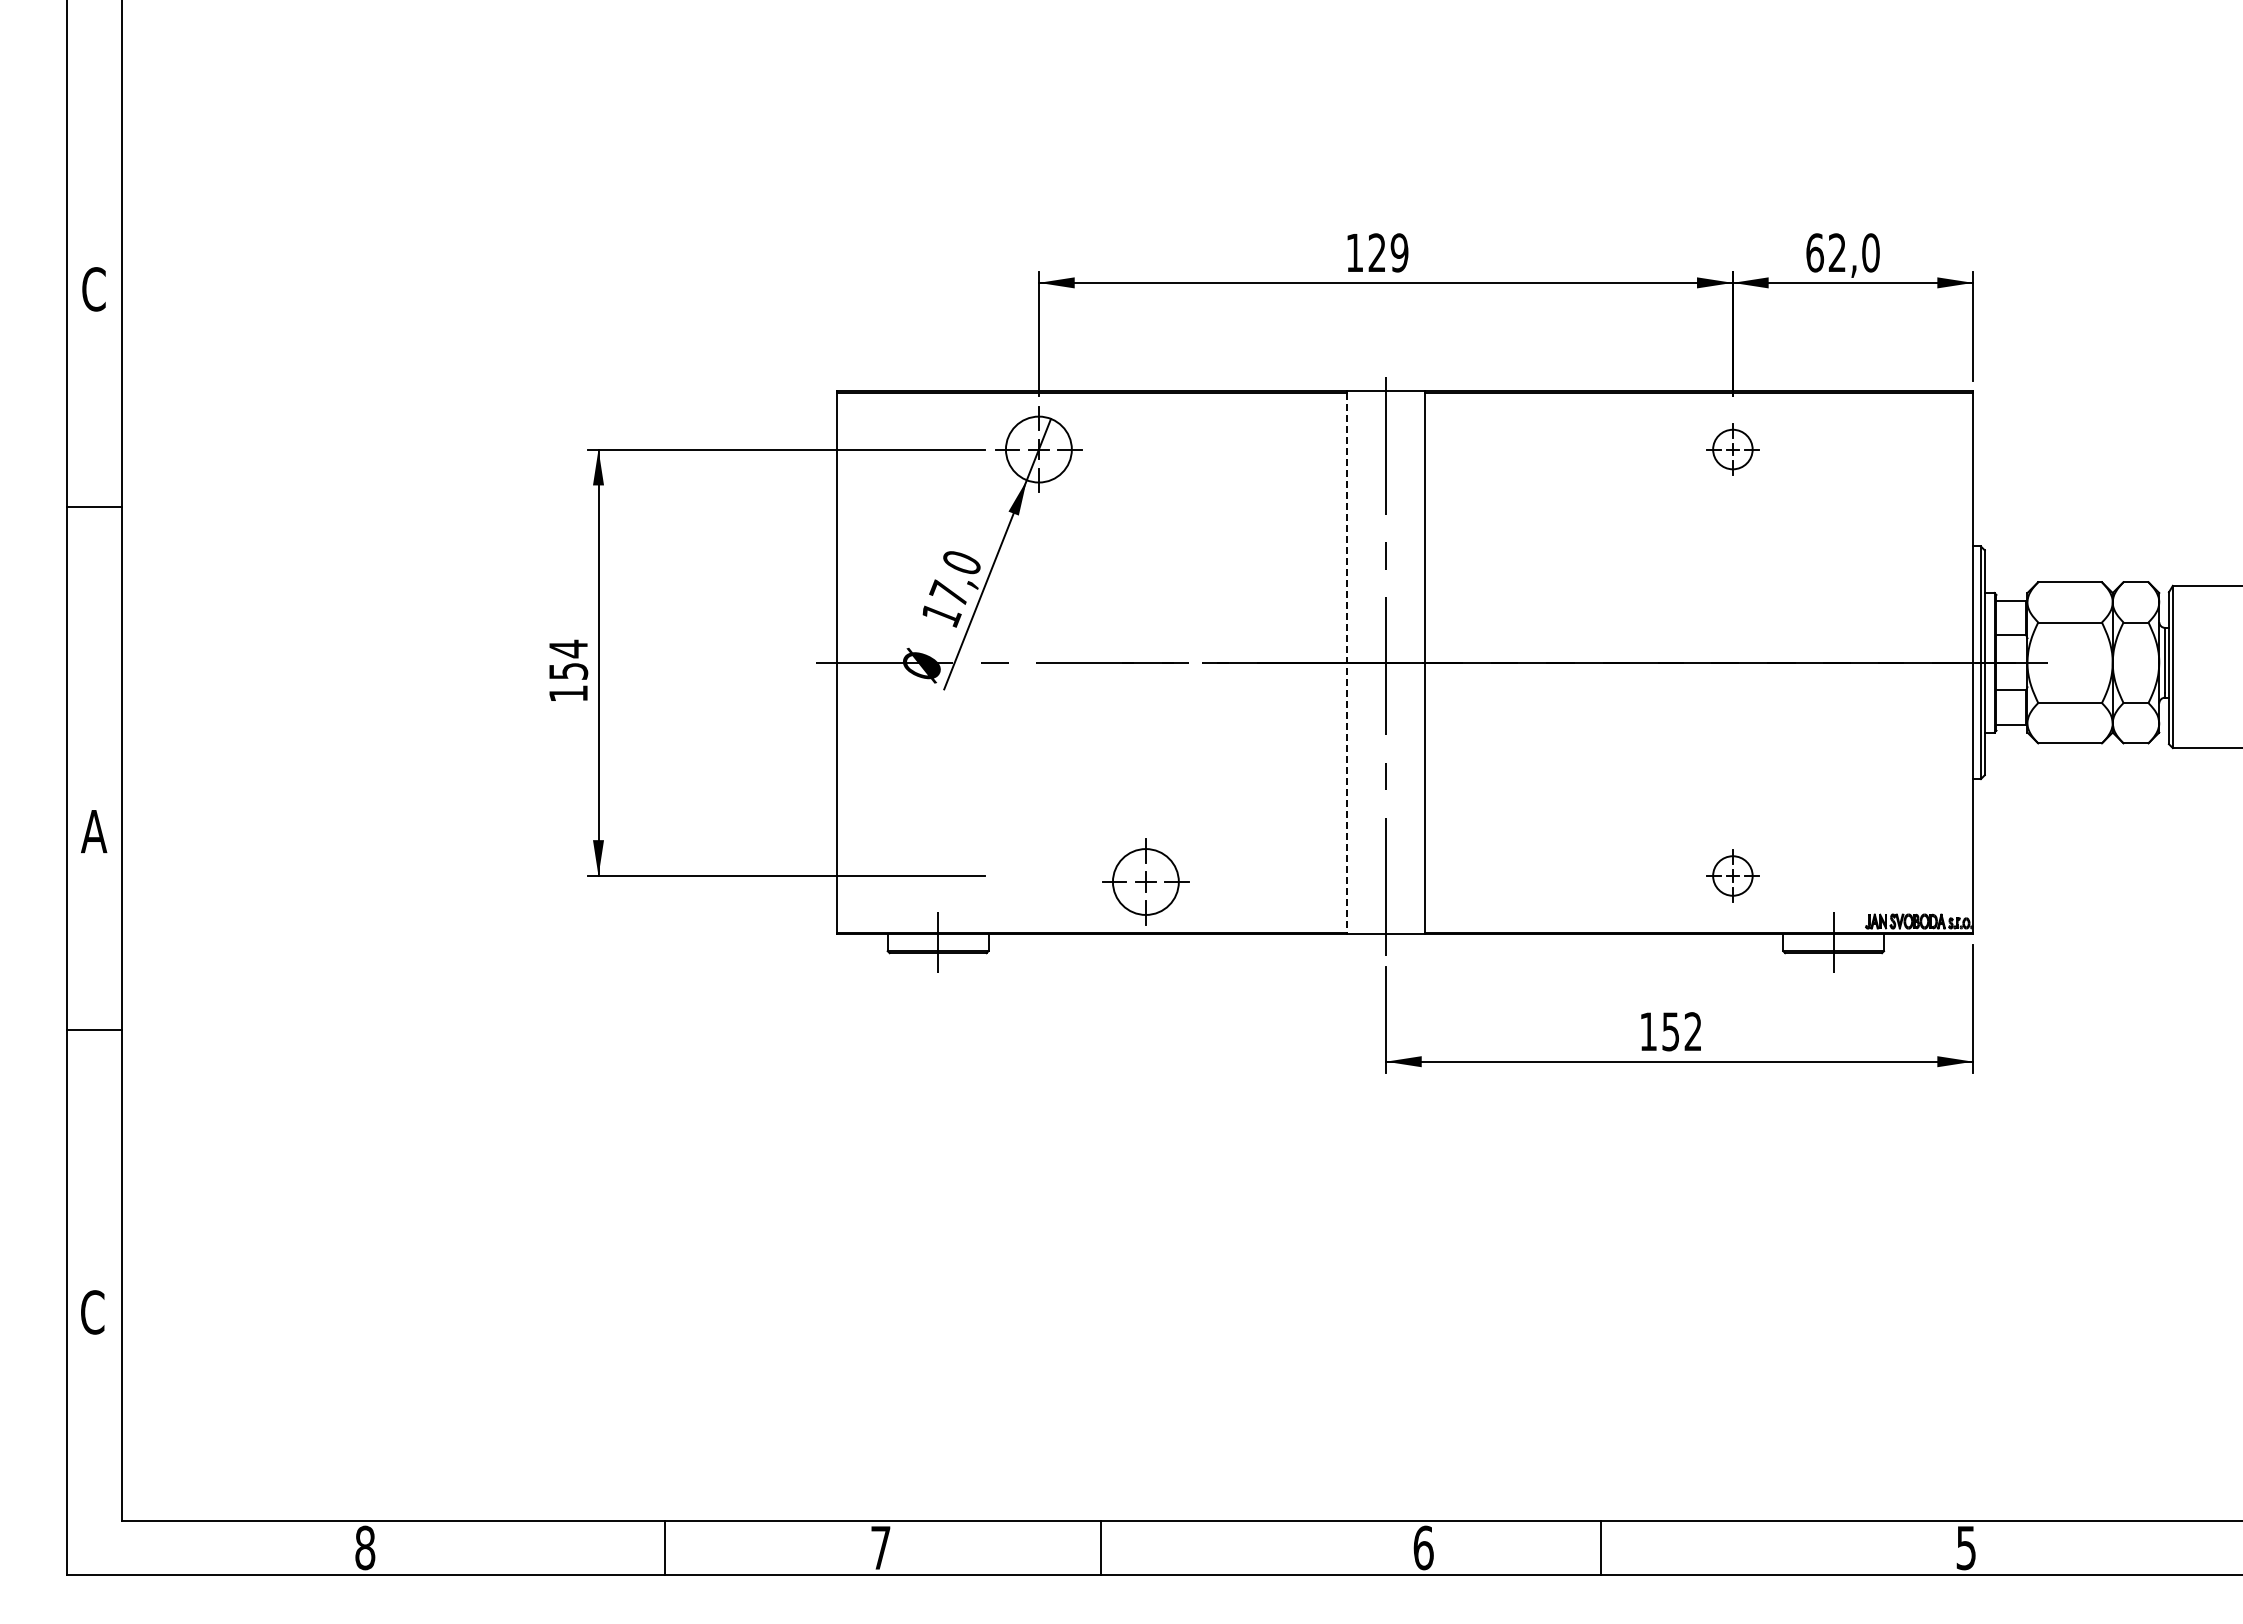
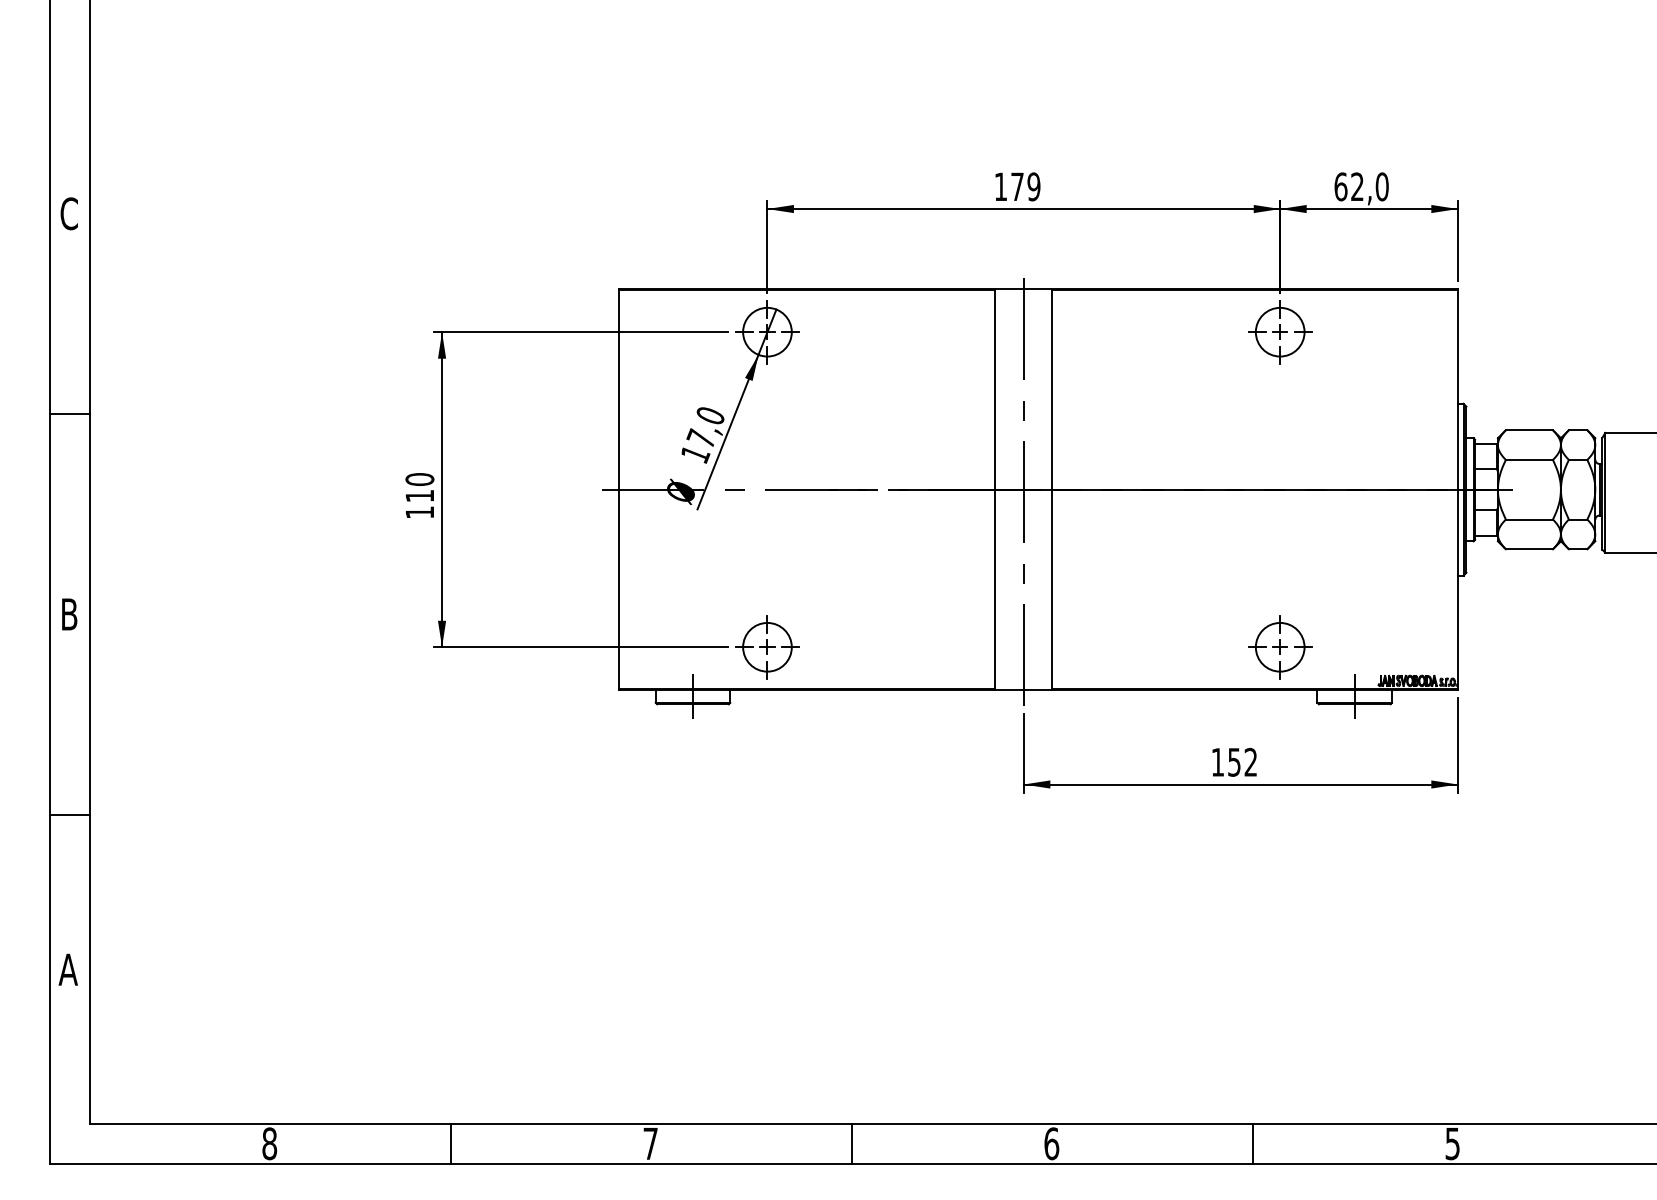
text: (1376, 252) -> (1016, 186), 129 -> 179
part: (1732, 449) -> (1279, 332), size x1.67
line: (94, 507) -> (69, 414), moved
text: (568, 659) -> (419, 487), 154 -> 110
line: (1347, 663) -> (995, 490), dashed -> solid
text: (94, 831) -> (69, 614), A -> B
part: (1732, 875) -> (1279, 646), size x1.67
part: (1145, 881) -> (767, 646), moved
line: (94, 1030) -> (69, 815), moved
text: (92, 1312) -> (68, 969), C -> A
line: (665, 1547) -> (450, 1143), moved
line: (1100, 1547) -> (851, 1143), moved
line: (1600, 1547) -> (1252, 1143), moved

